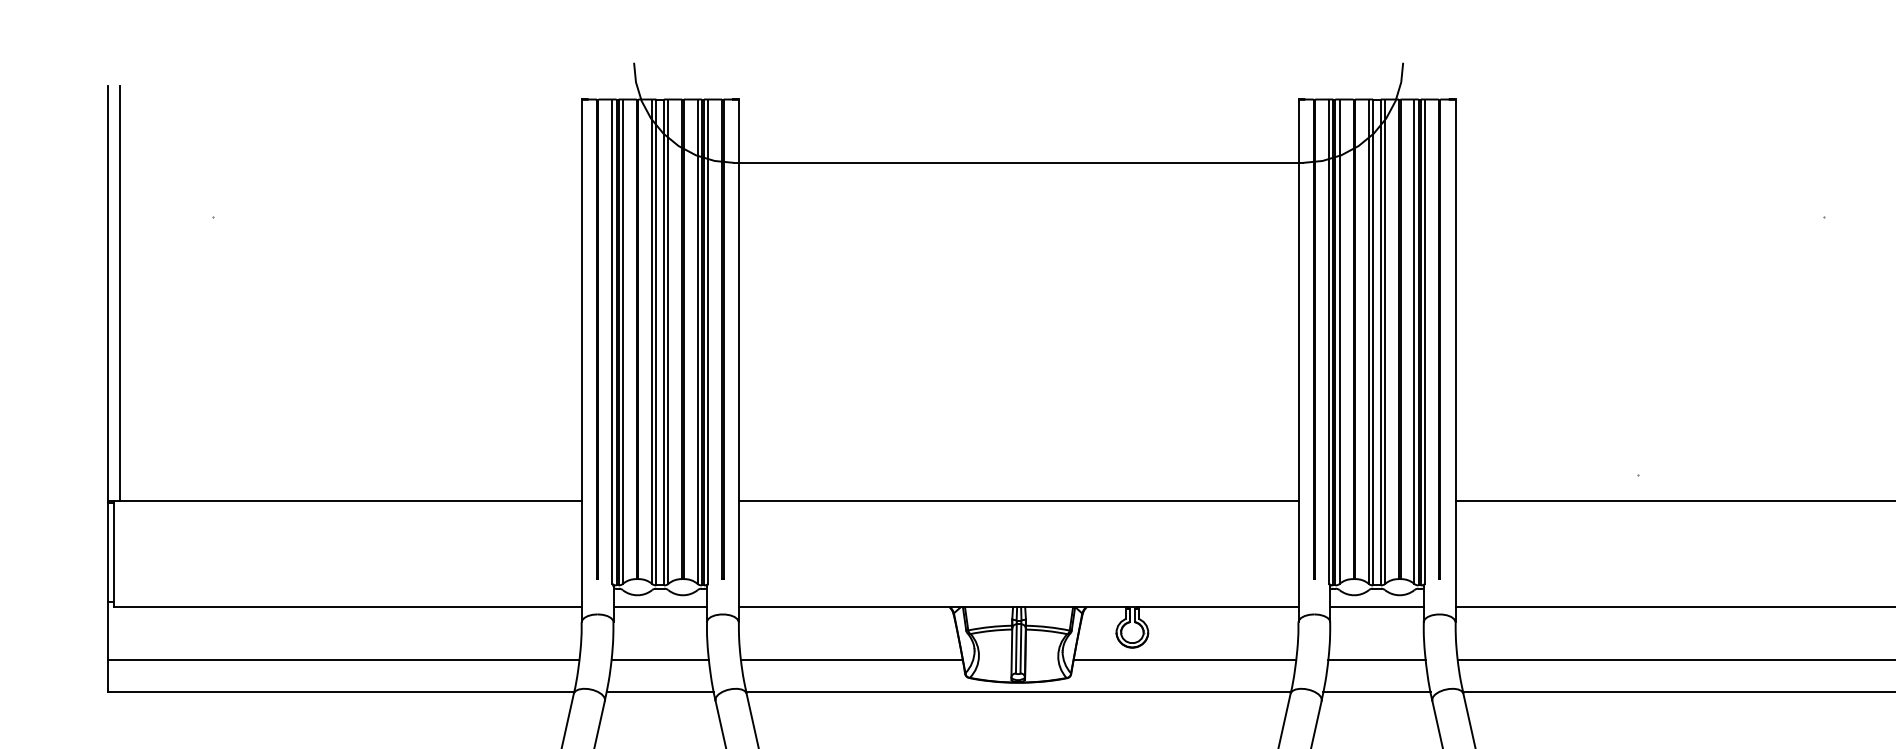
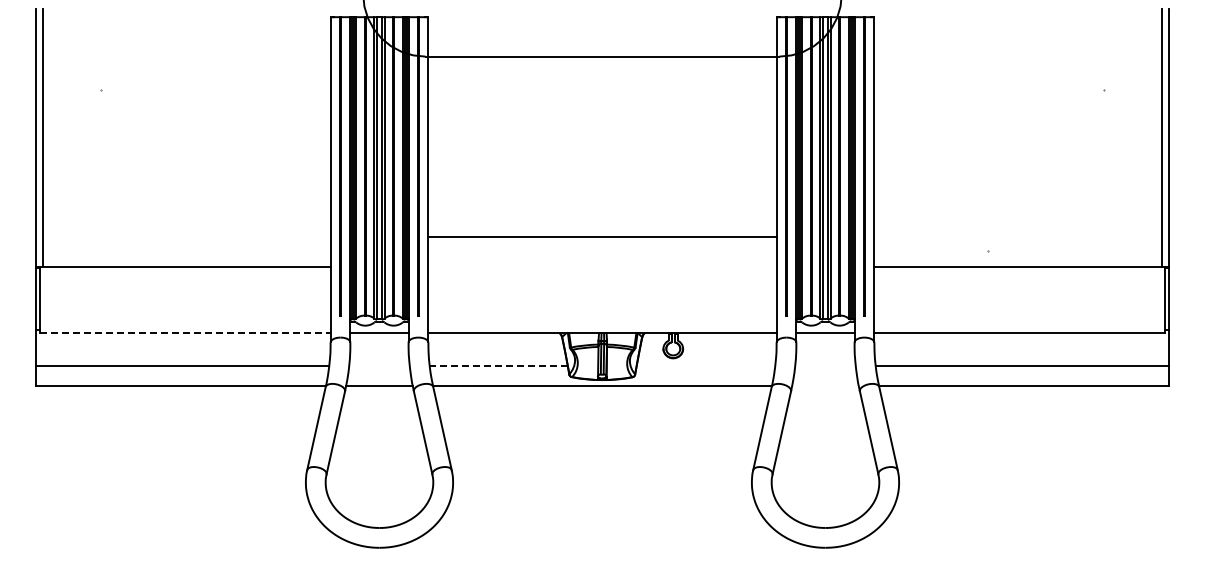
line: (1018, 501) -> (602, 237), moved
line: (348, 607) -> (185, 333), solid -> dashed
line: (660, 659) -> (379, 365), removed
line: (851, 659) -> (498, 365), solid -> dashed
line: (1184, 659) -> (705, 365), removed
line: (1377, 659) -> (825, 365), removed
line: (1377, 691) -> (825, 385), removed

